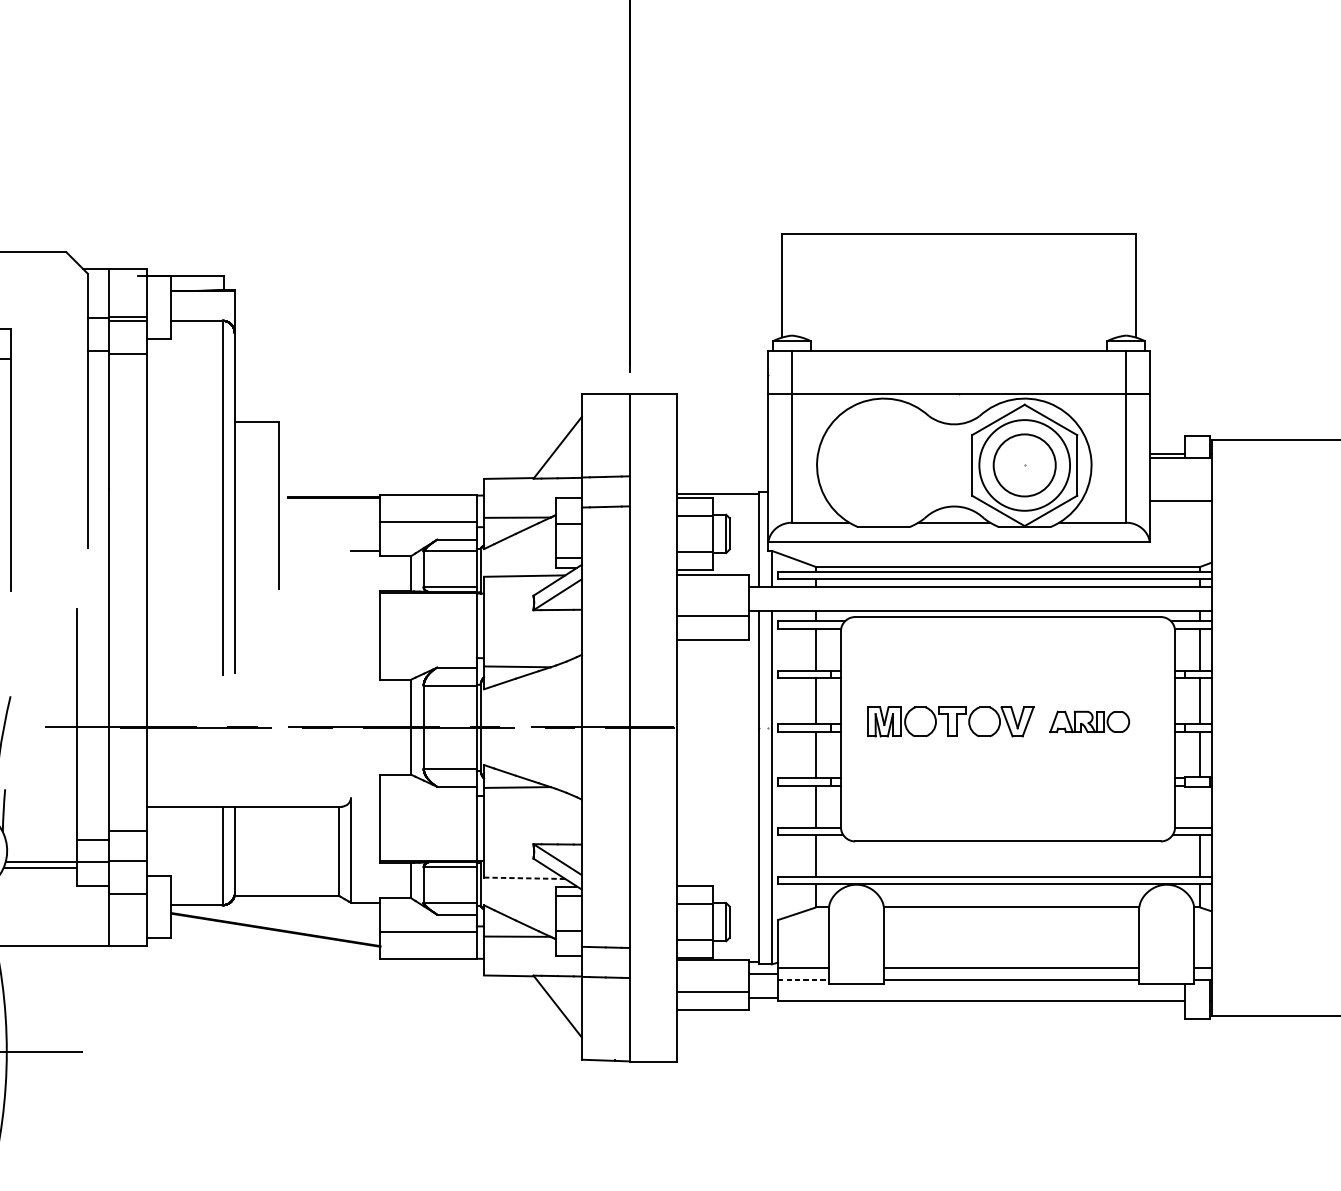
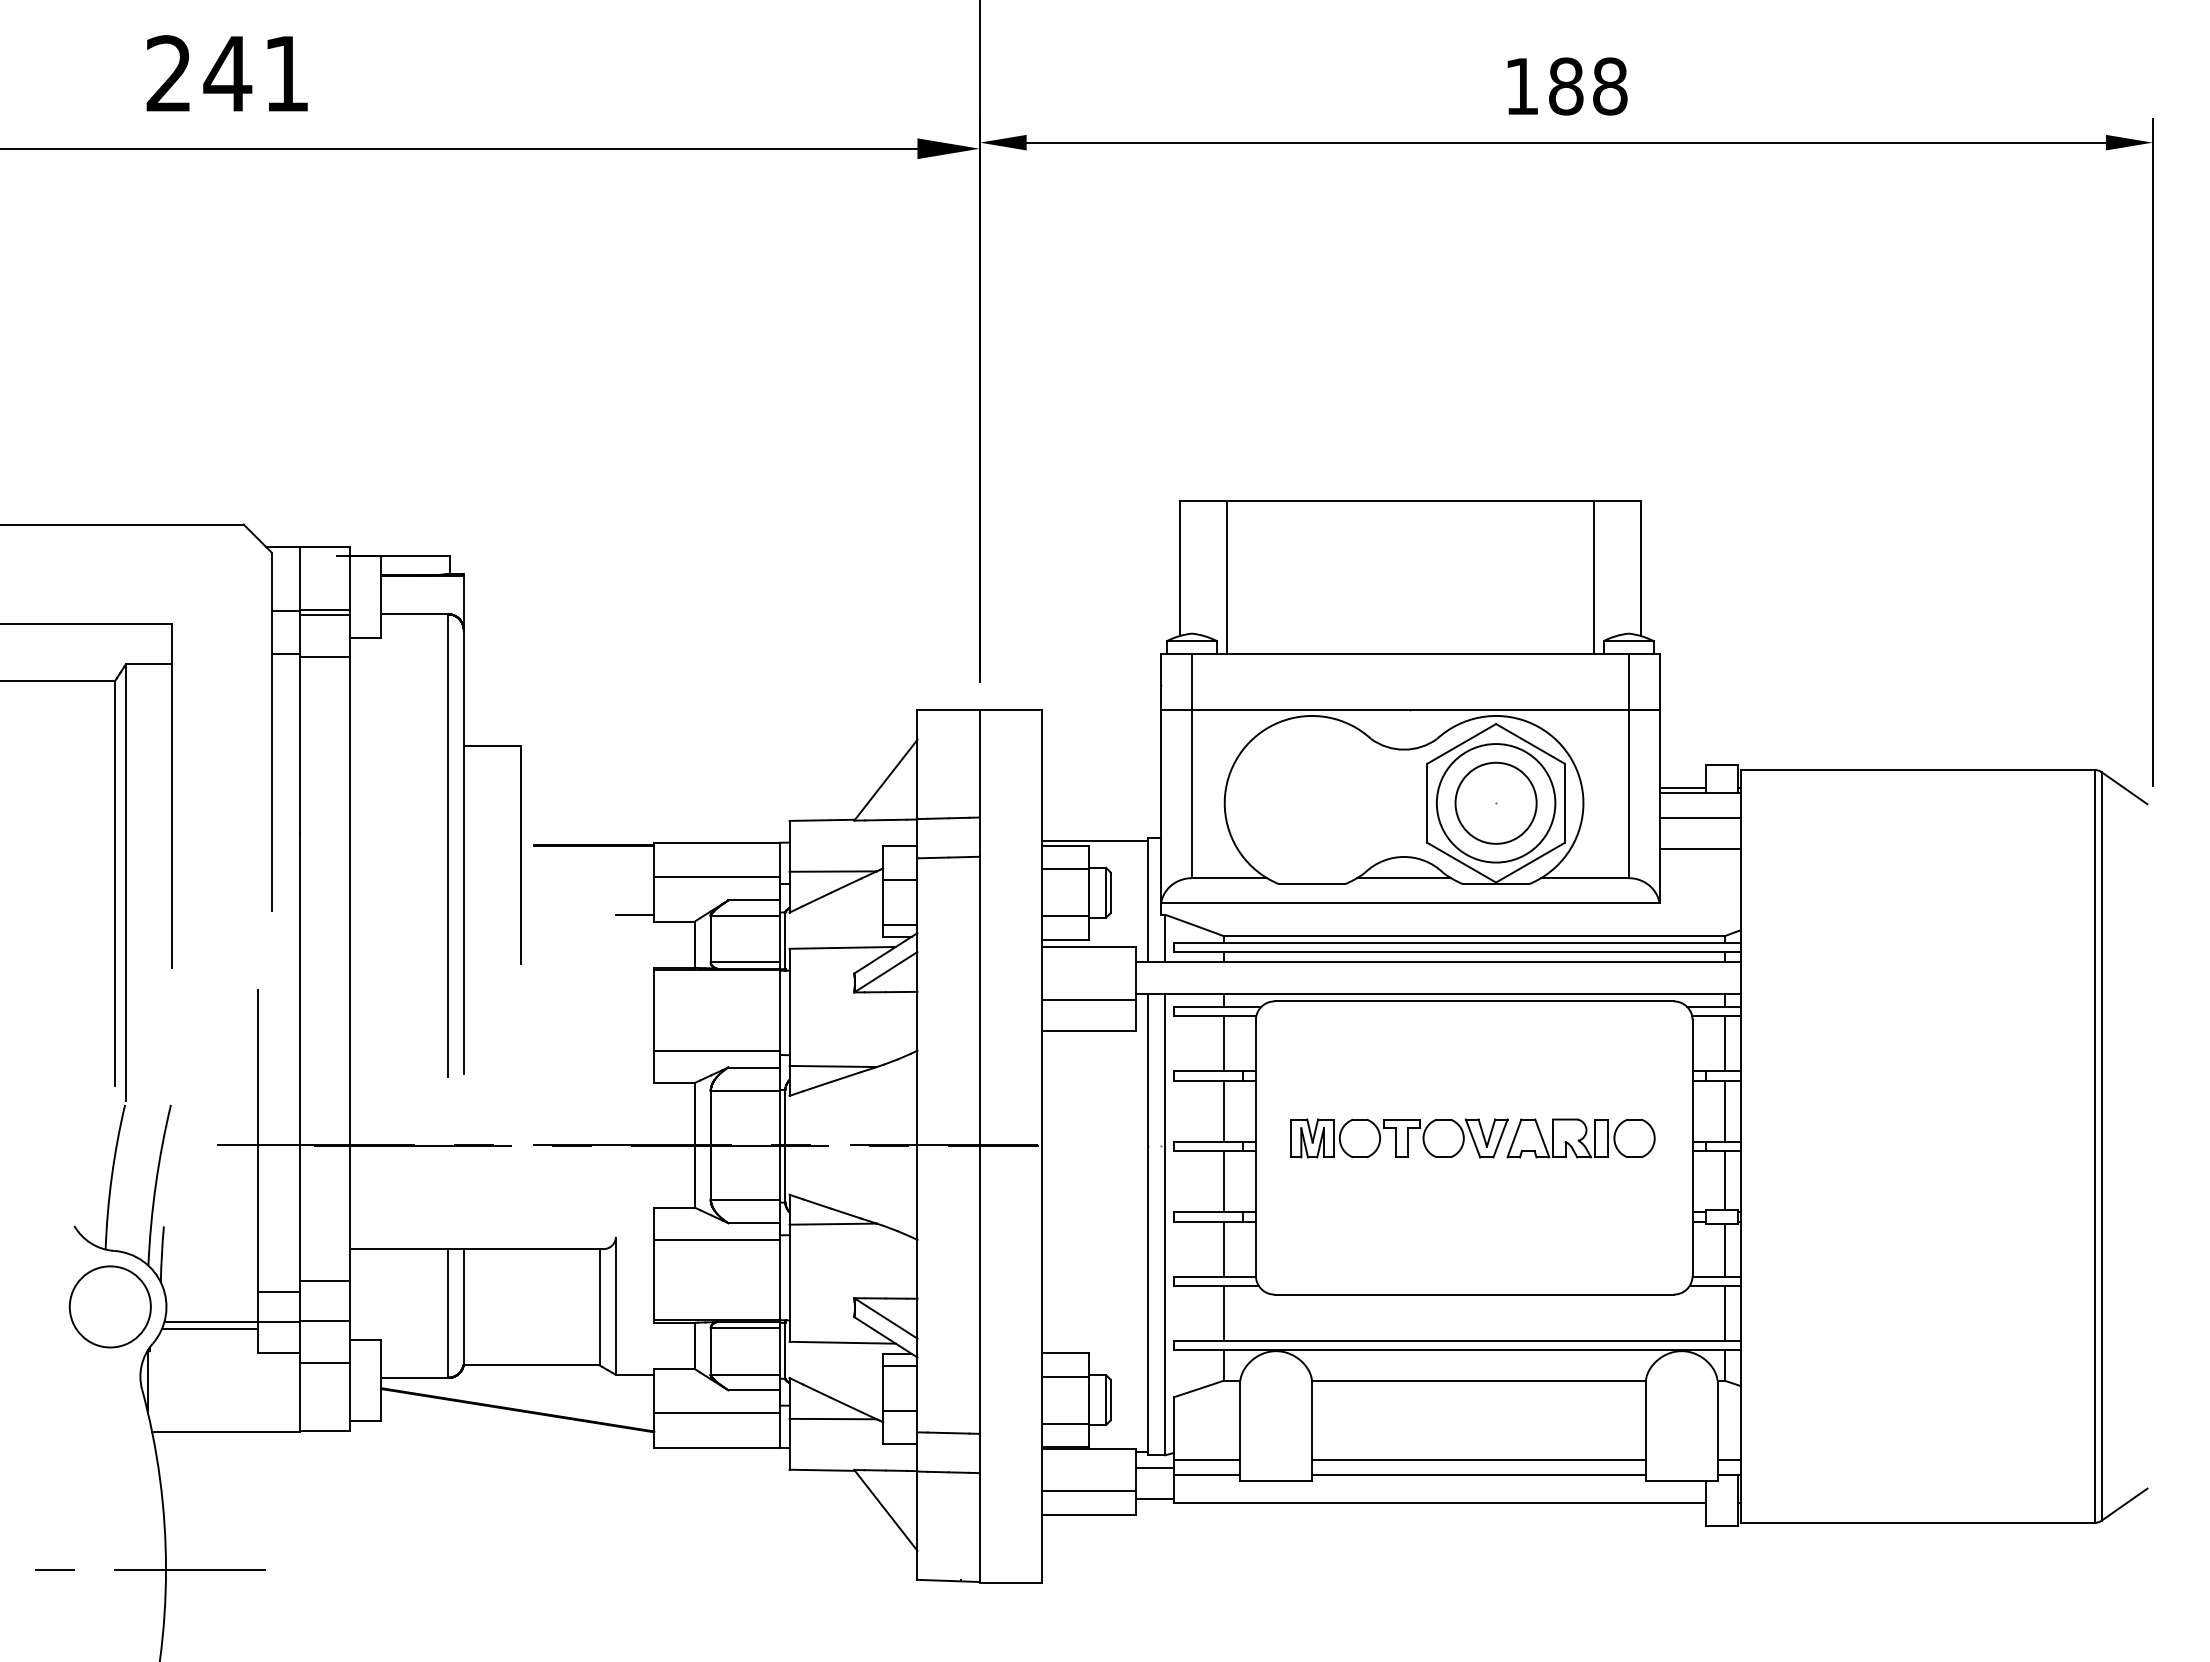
line: (818, 291) -> (1226, 576), added
line: (1099, 291) -> (1593, 576), added
line: (1180, 477) -> (1699, 818), added
line: (428, 654) -> (717, 1050), added
part: (1089, 721) -> (1580, 1138), size x1.43
line: (428, 800) -> (717, 1240), added
line: (1199, 807) -> (1724, 1250), added
line: (525, 878) -> (843, 1342), dashed -> solid
line: (803, 979) -> (1207, 1475), dashed -> solid

